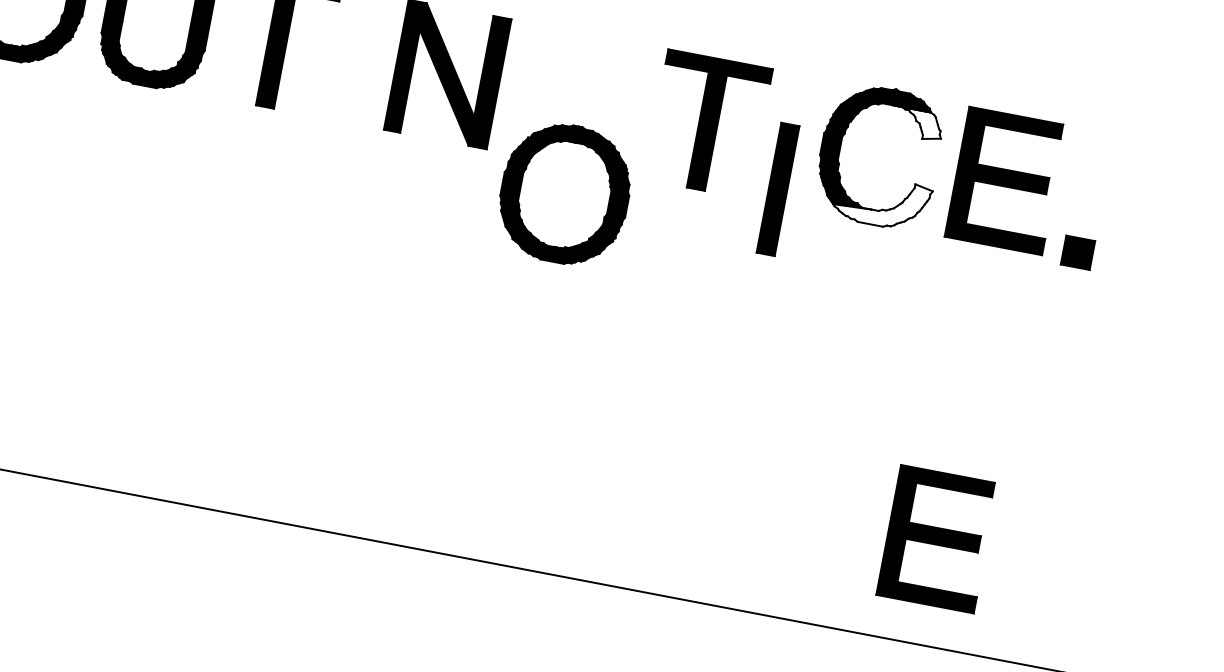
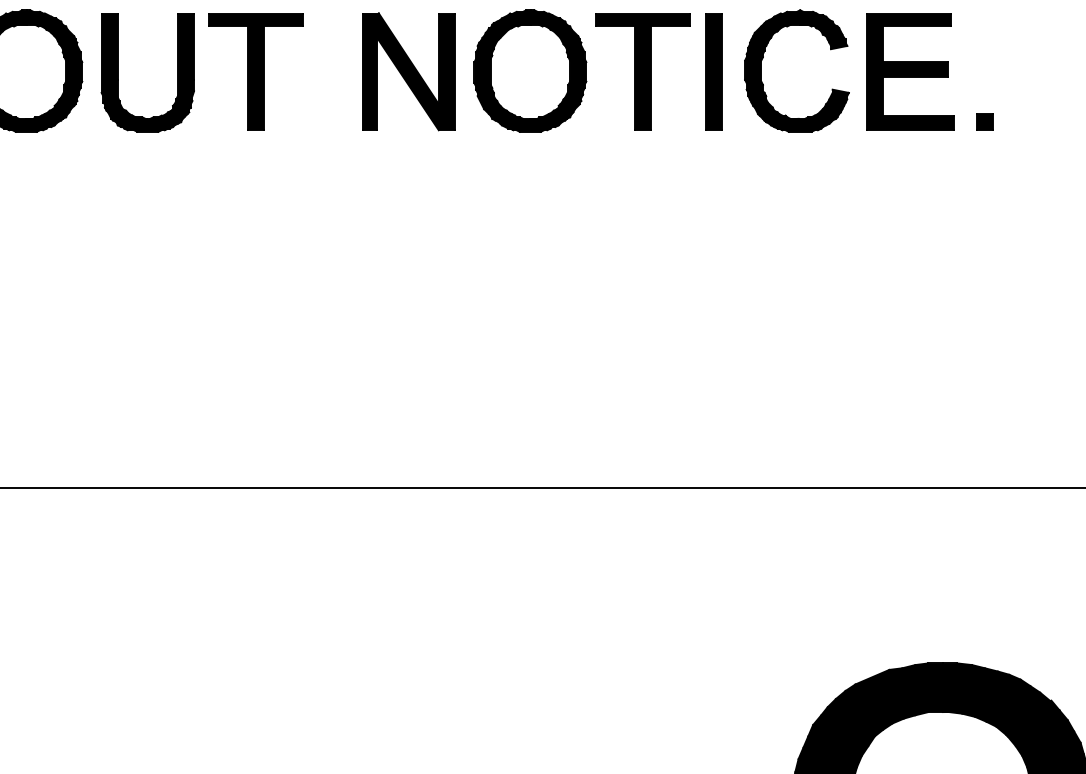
fill: (921, 124) -> (827, 36), added
part: (777, 188) -> (713, 71), moved
part: (565, 193) -> (530, 70), moved
fill: (881, 201) -> (806, 110), added
part: (1077, 251) -> (984, 121), size x0.62
part: (937, 538) -> (910, 393), removed

